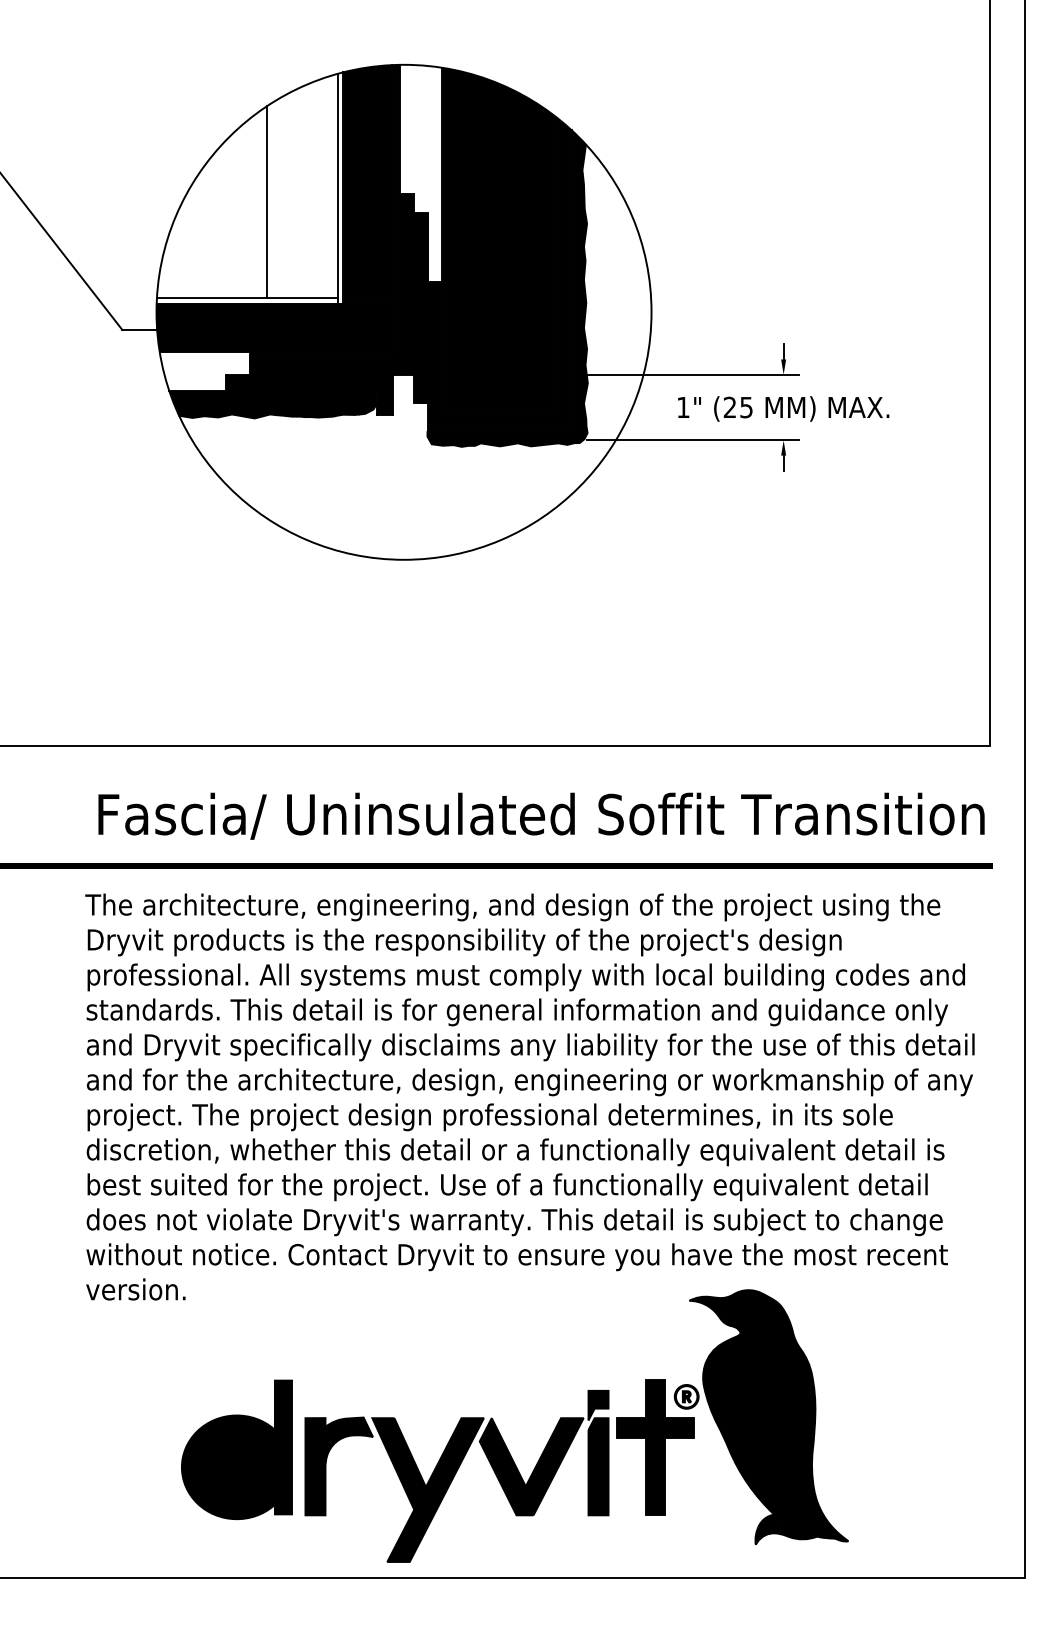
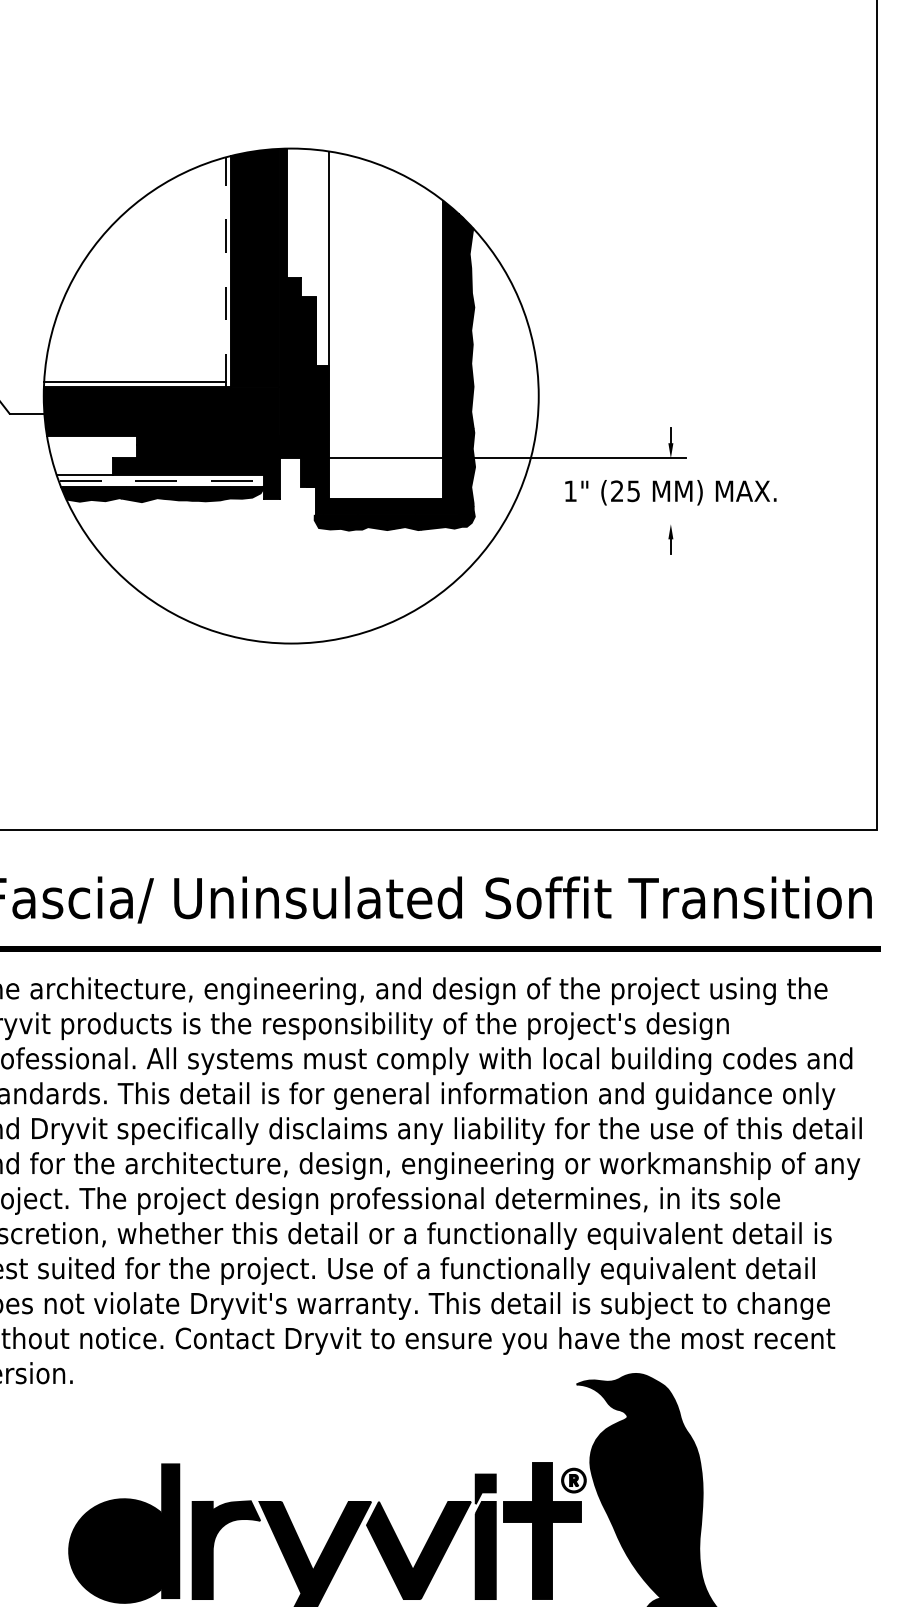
line: (338, 188) -> (225, 272), solid -> dashed
line: (267, 202) -> (154, 286), removed
fill: (498, 240) -> (385, 324), removed
fill: (272, 396) -> (159, 480), removed
line: (692, 440) -> (579, 524), removed

